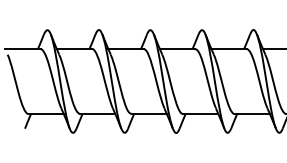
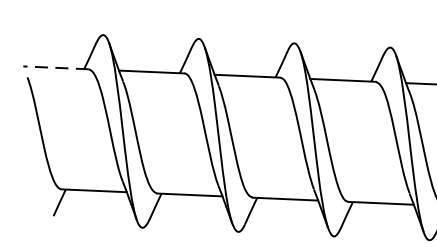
line: (22, 48) -> (55, 67), solid -> dashed

